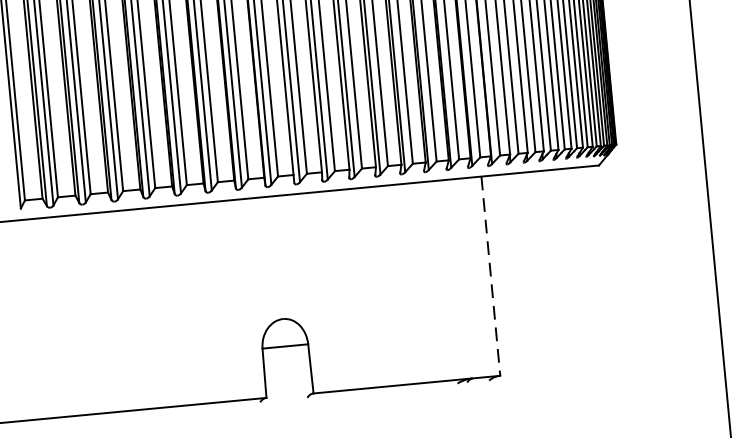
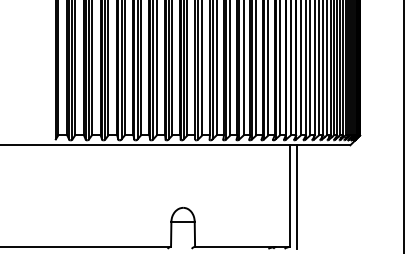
line: (502, 275) -> (296, 196), added
line: (491, 276) -> (290, 196), dashed -> solid

